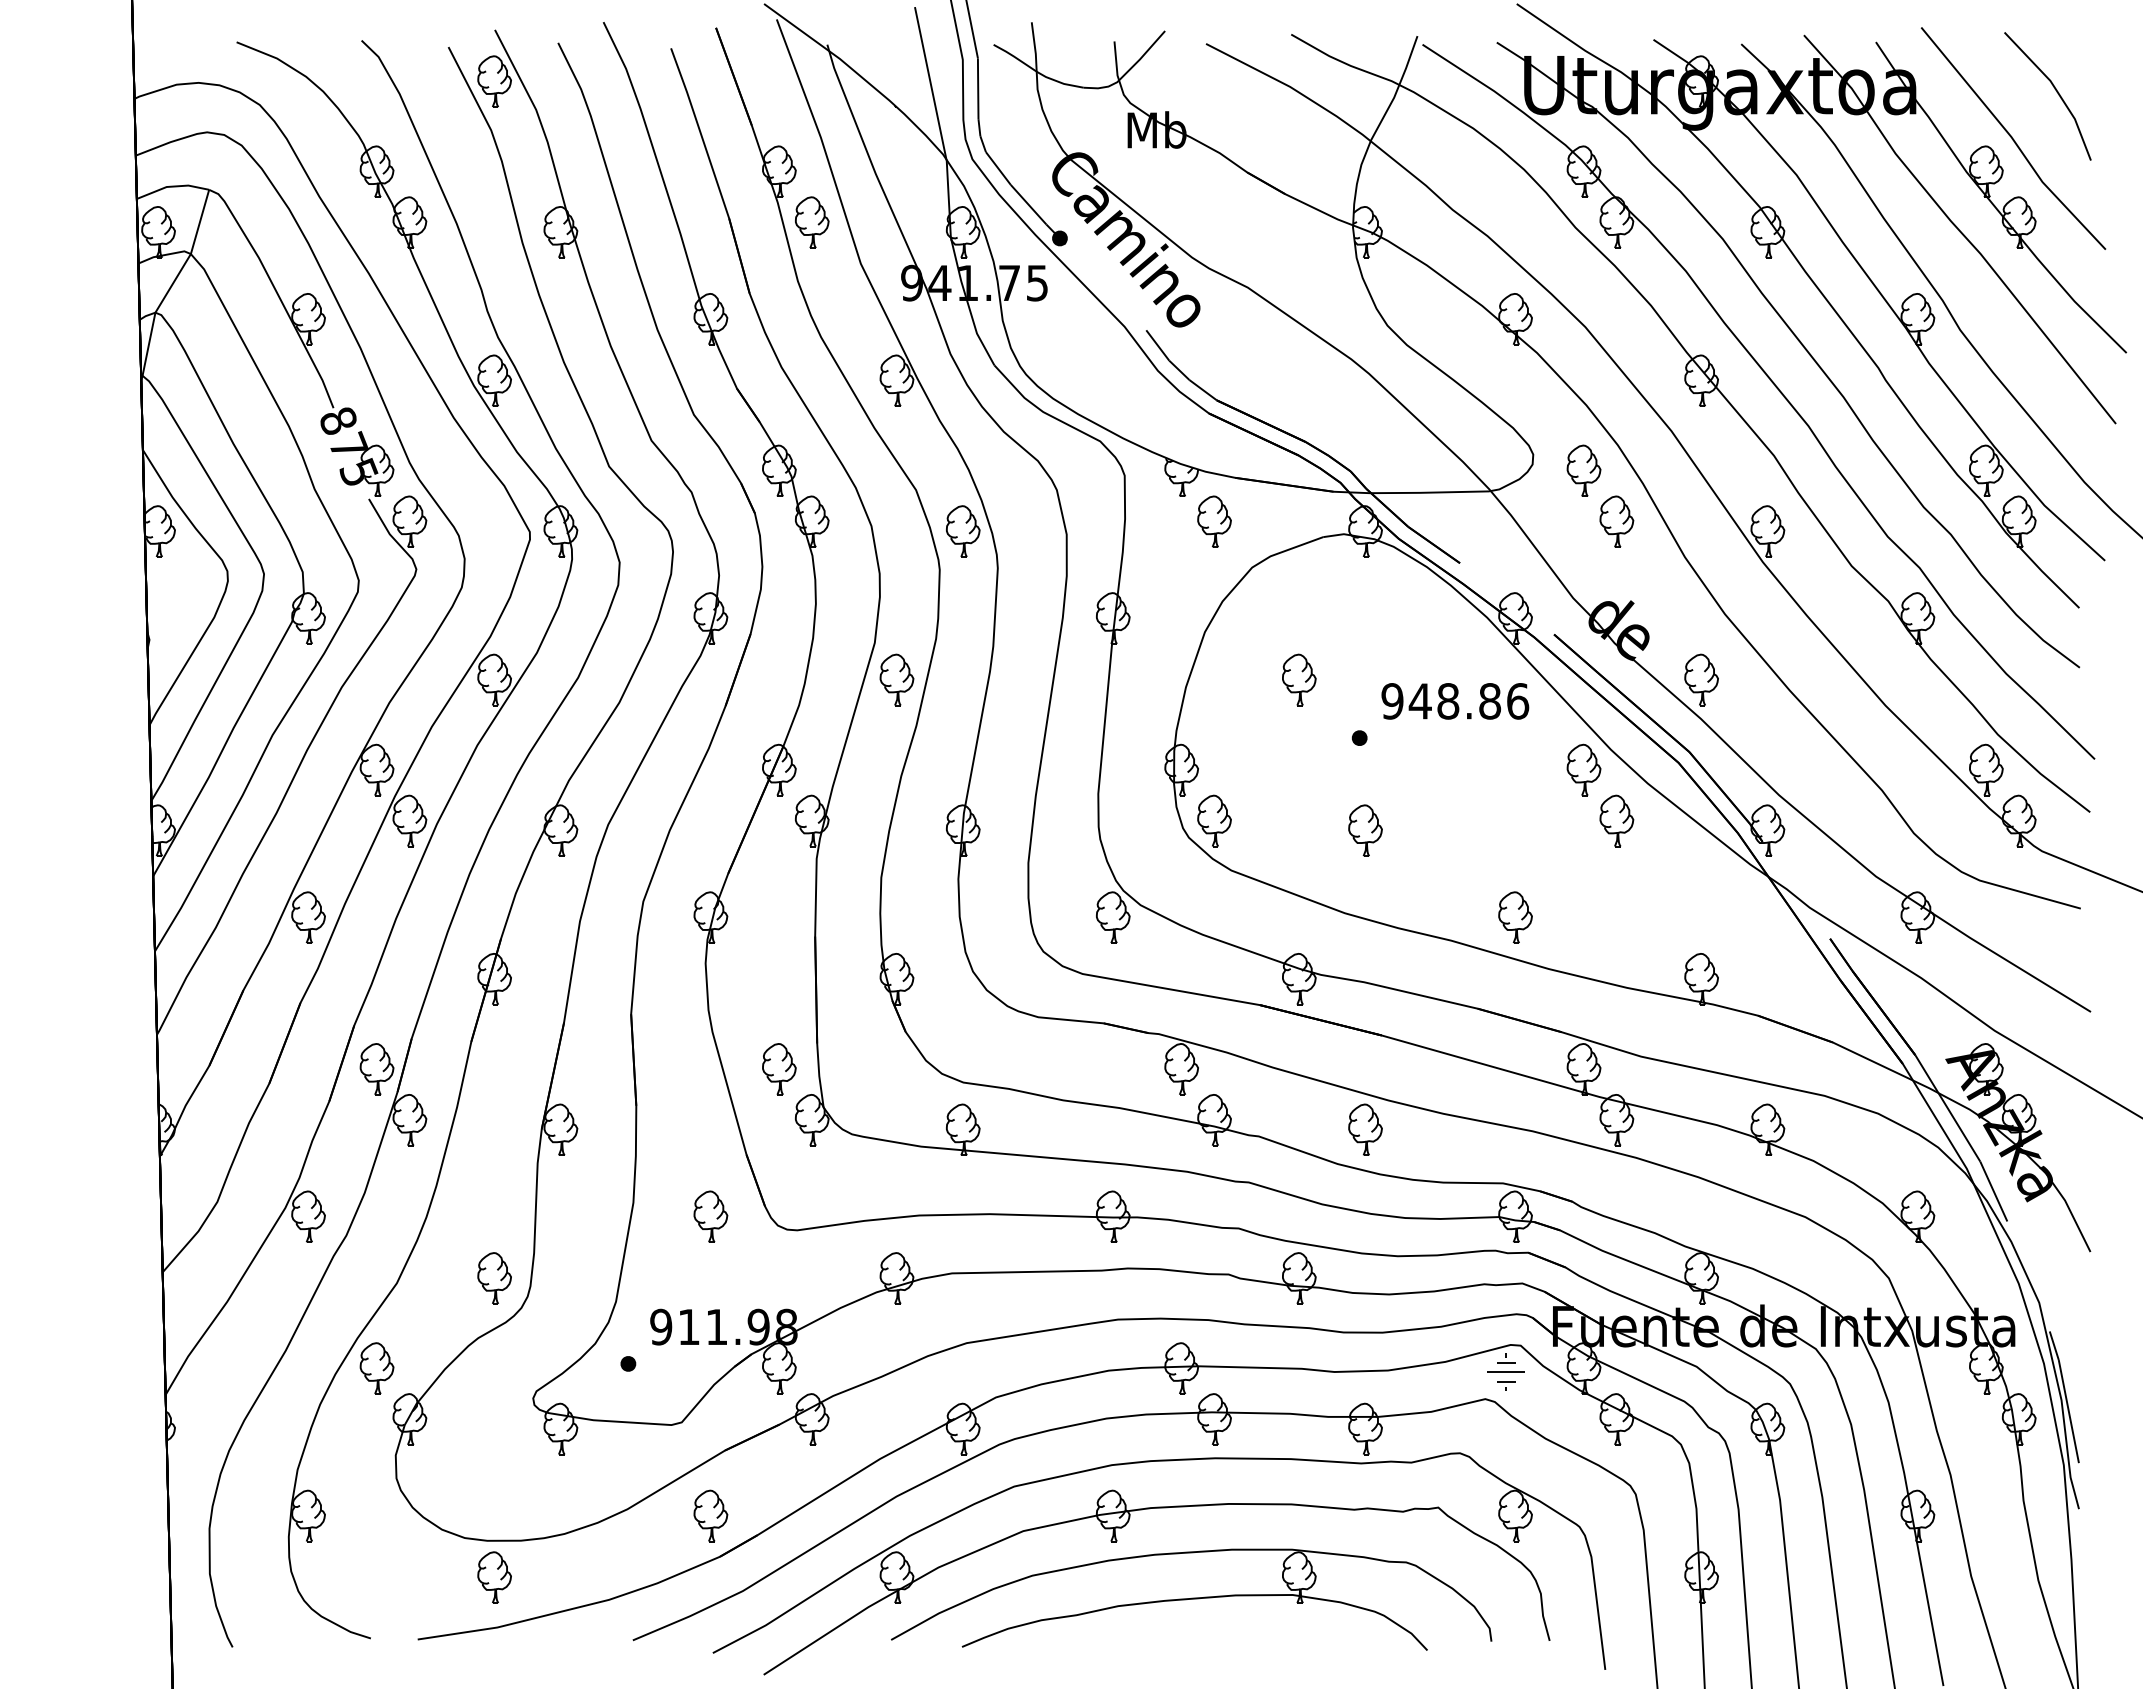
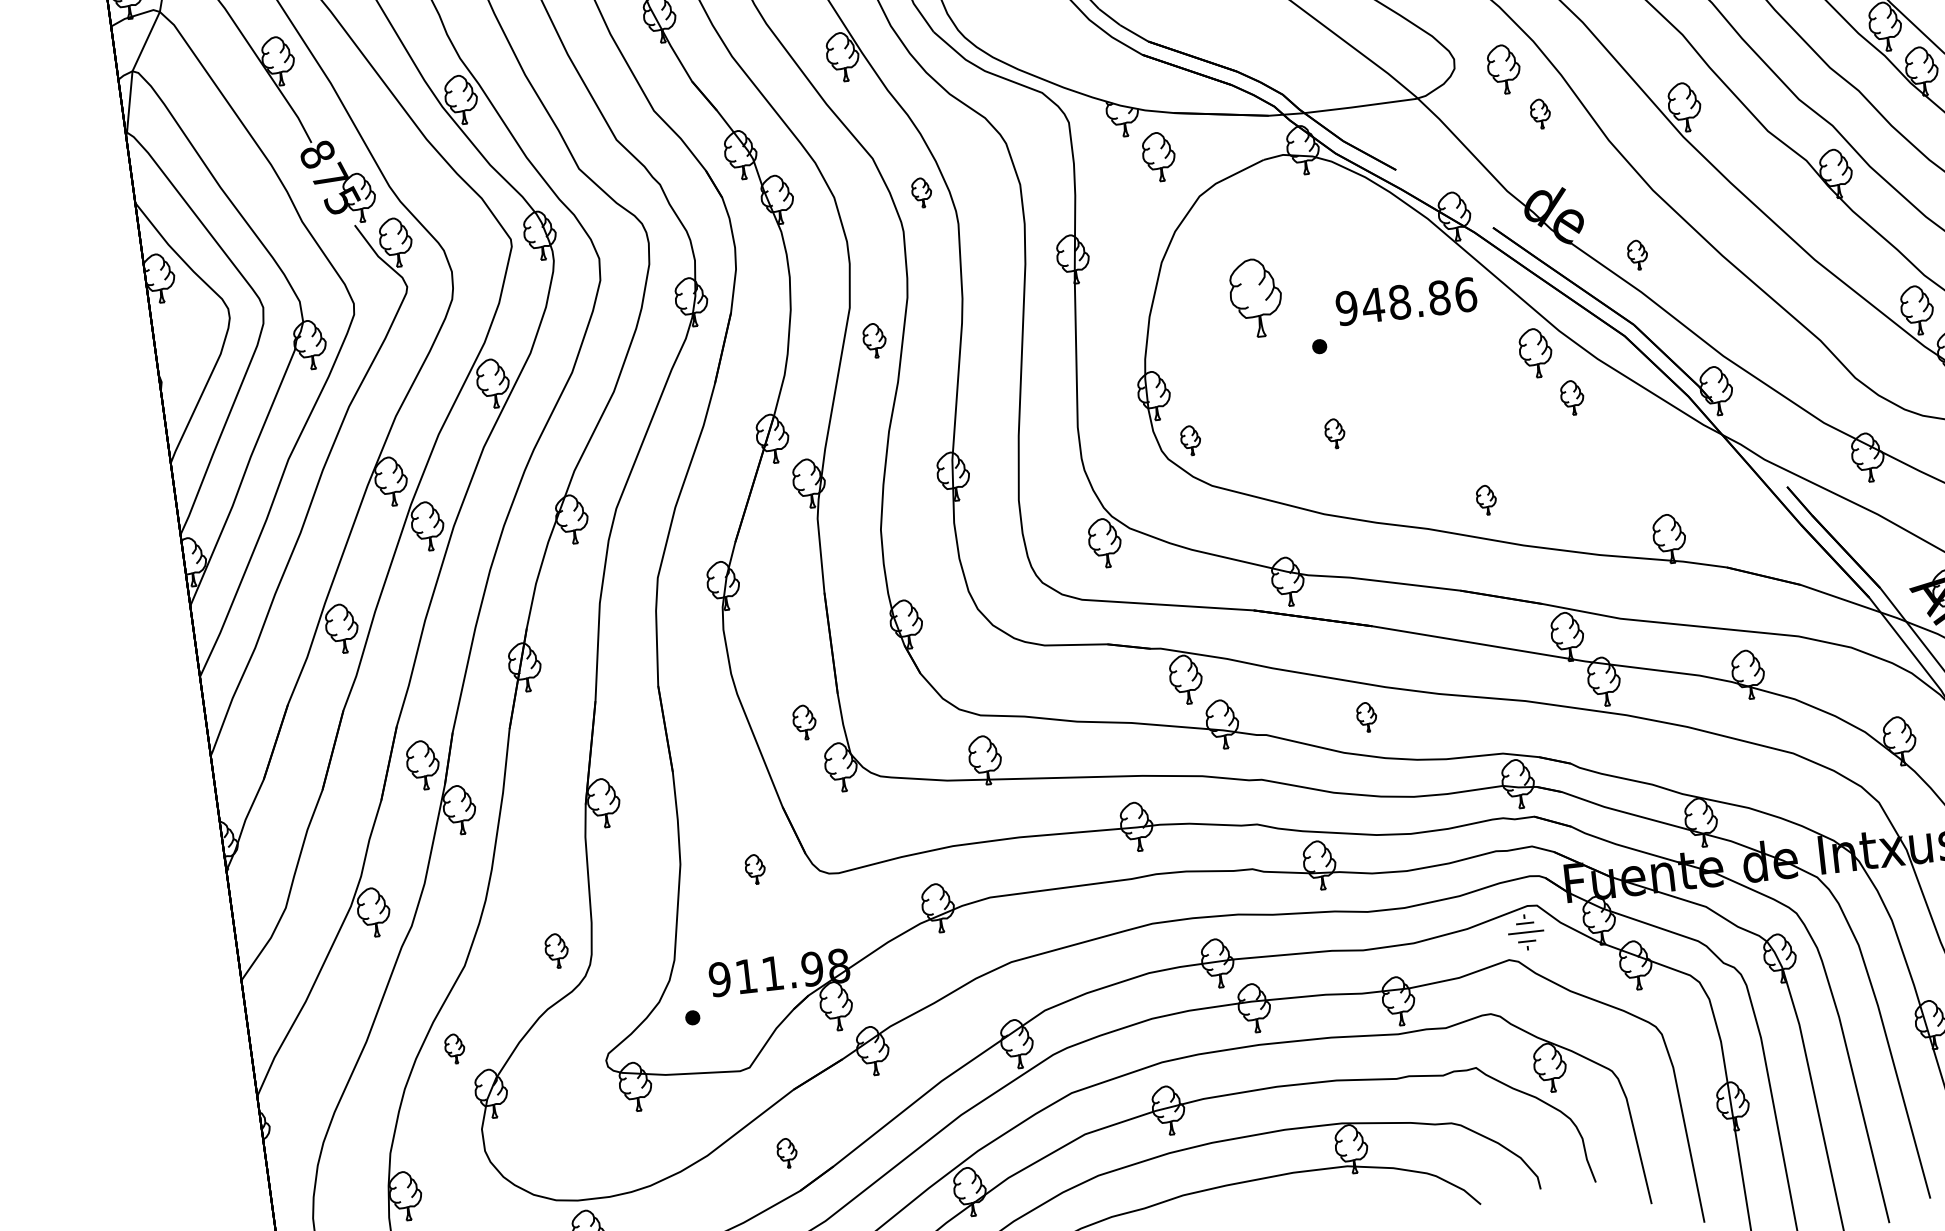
part: (1616, 521) -> (1540, 113), size x0.6
part: (963, 531) -> (922, 192), size x0.6
part: (896, 679) -> (874, 340), size x0.7
part: (1299, 679) -> (1256, 297), size x1.6
part: (1701, 679) -> (1637, 254), size x0.6
part: (1214, 820) -> (1190, 440), size x0.6
part: (1616, 820) -> (1571, 397), size x0.7
part: (1365, 830) -> (1335, 433), size x0.6
part: (1515, 917) -> (1486, 500), size x0.6
part: (779, 1069) -> (804, 722), size x0.7
part: (1365, 1129) -> (1366, 717), size x0.6
part: (710, 1216) -> (754, 869), size x0.6
part: (494, 1278) -> (556, 951), size x0.7
part: (376, 1368) -> (454, 1048), size x0.6
part: (710, 1515) -> (786, 1152), size x0.6

